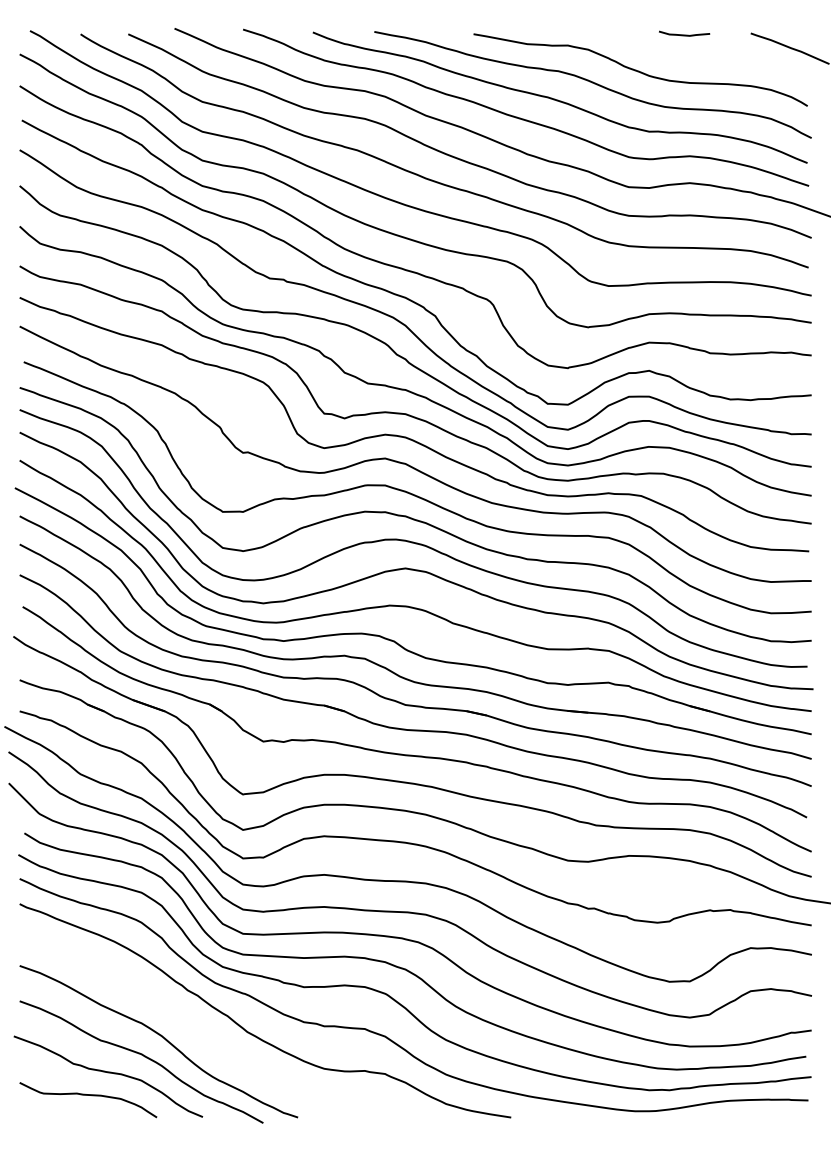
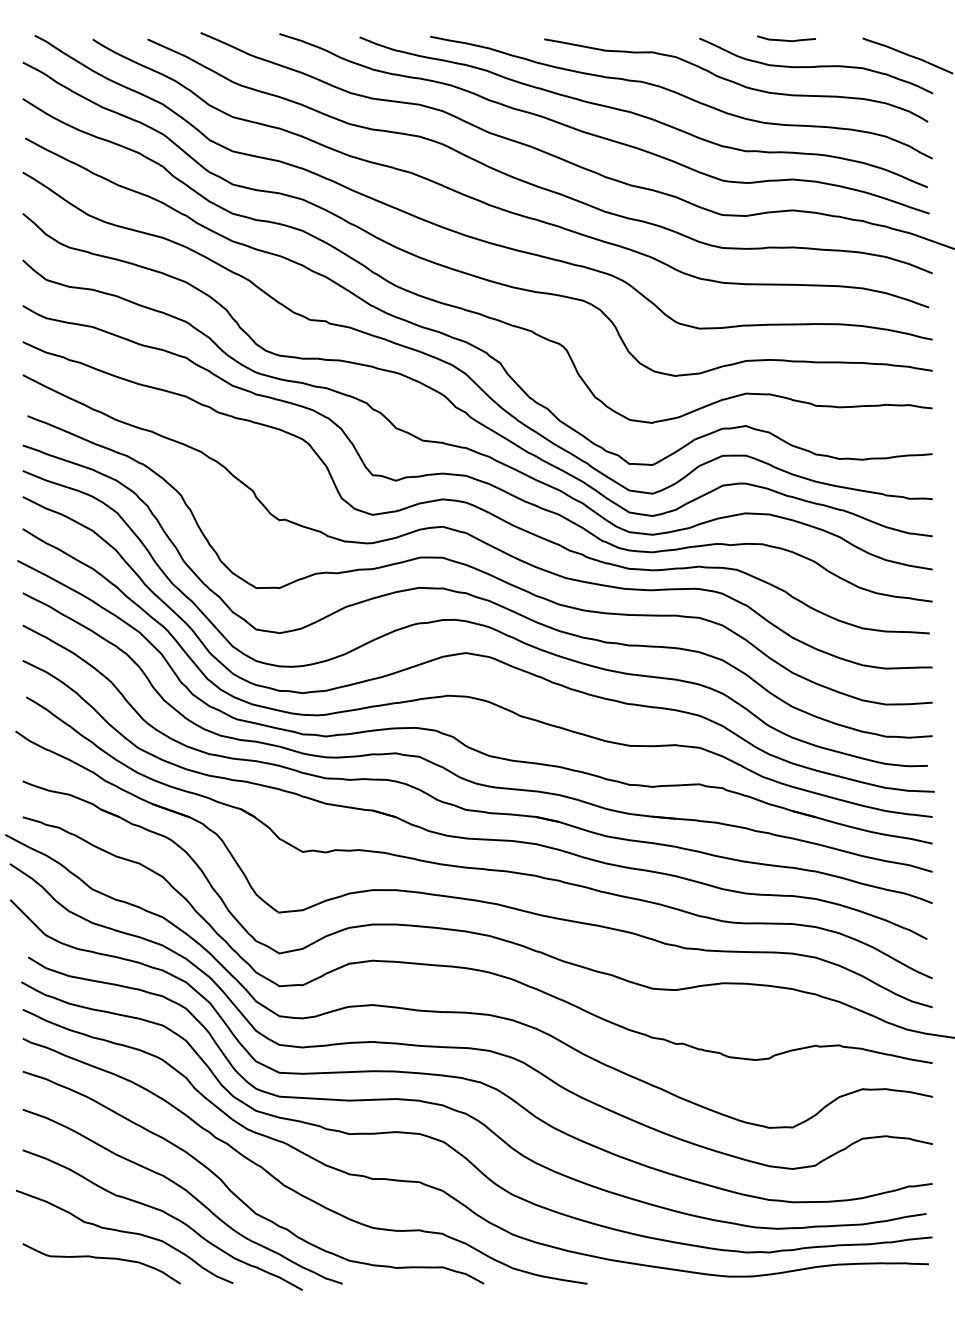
curve: (710, 57) -> (816, 66), added
curve: (205, 1039) -> (236, 1194), added

